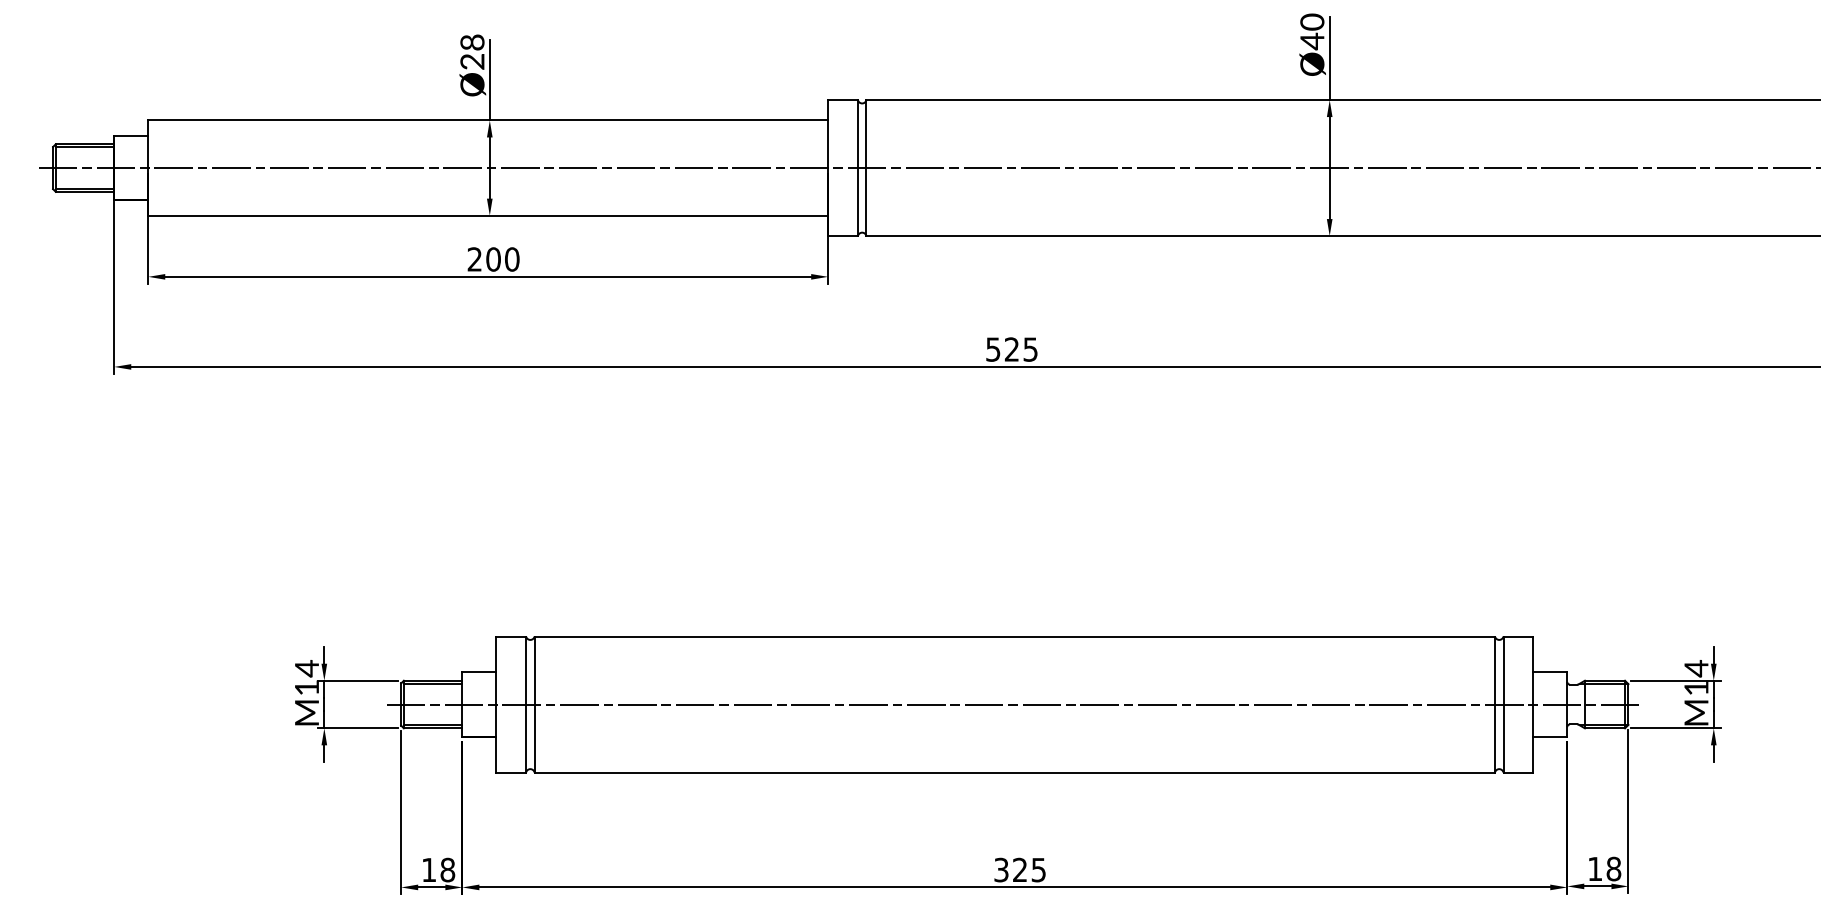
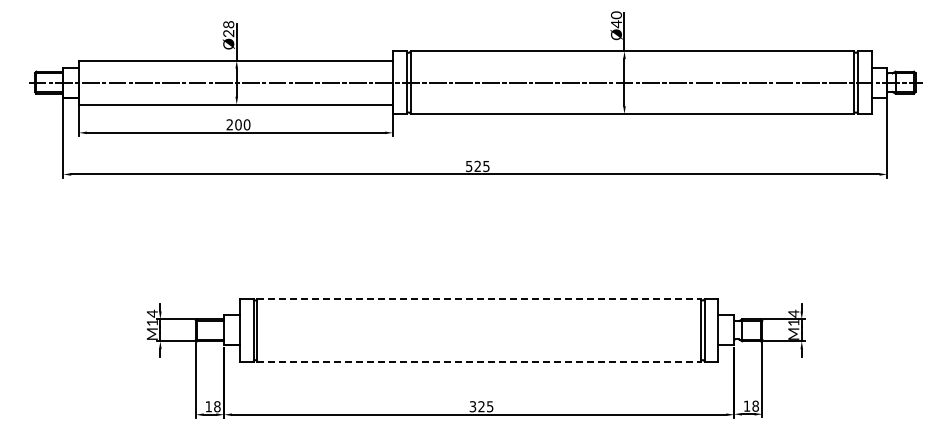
line: (1015, 635) -> (479, 298), solid -> dashed
line: (1013, 704) -> (478, 330), removed
line: (1015, 772) -> (479, 361), solid -> dashed

